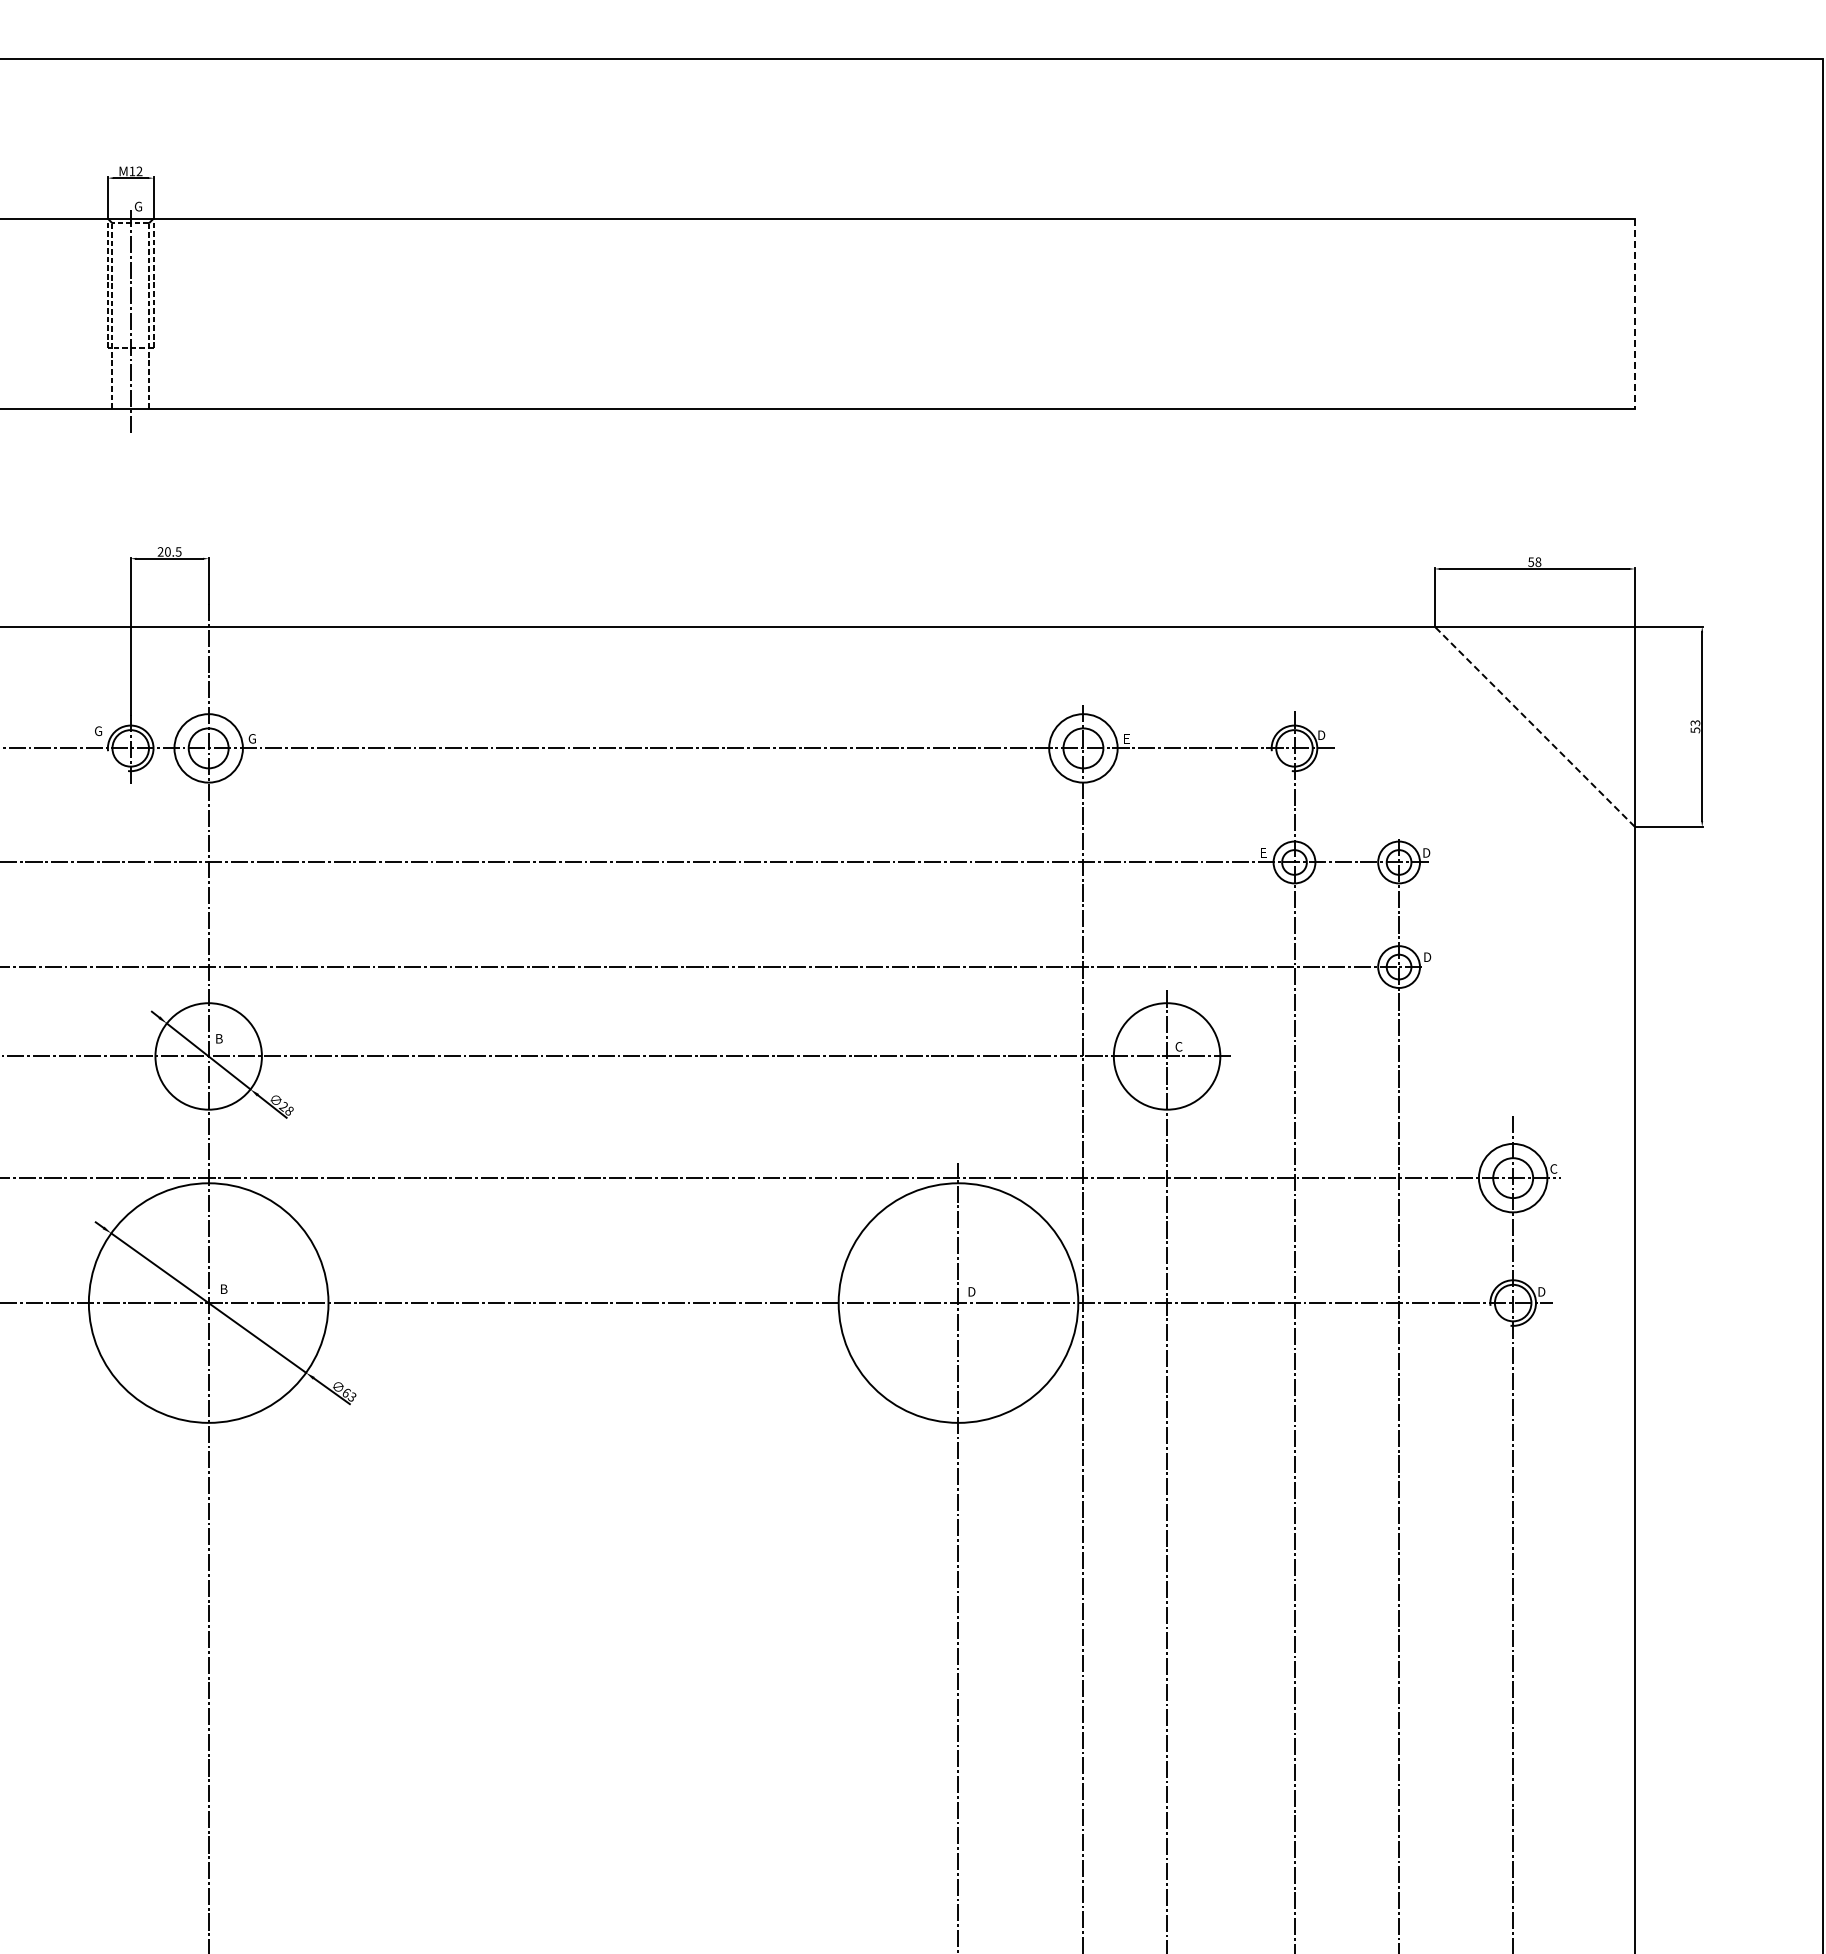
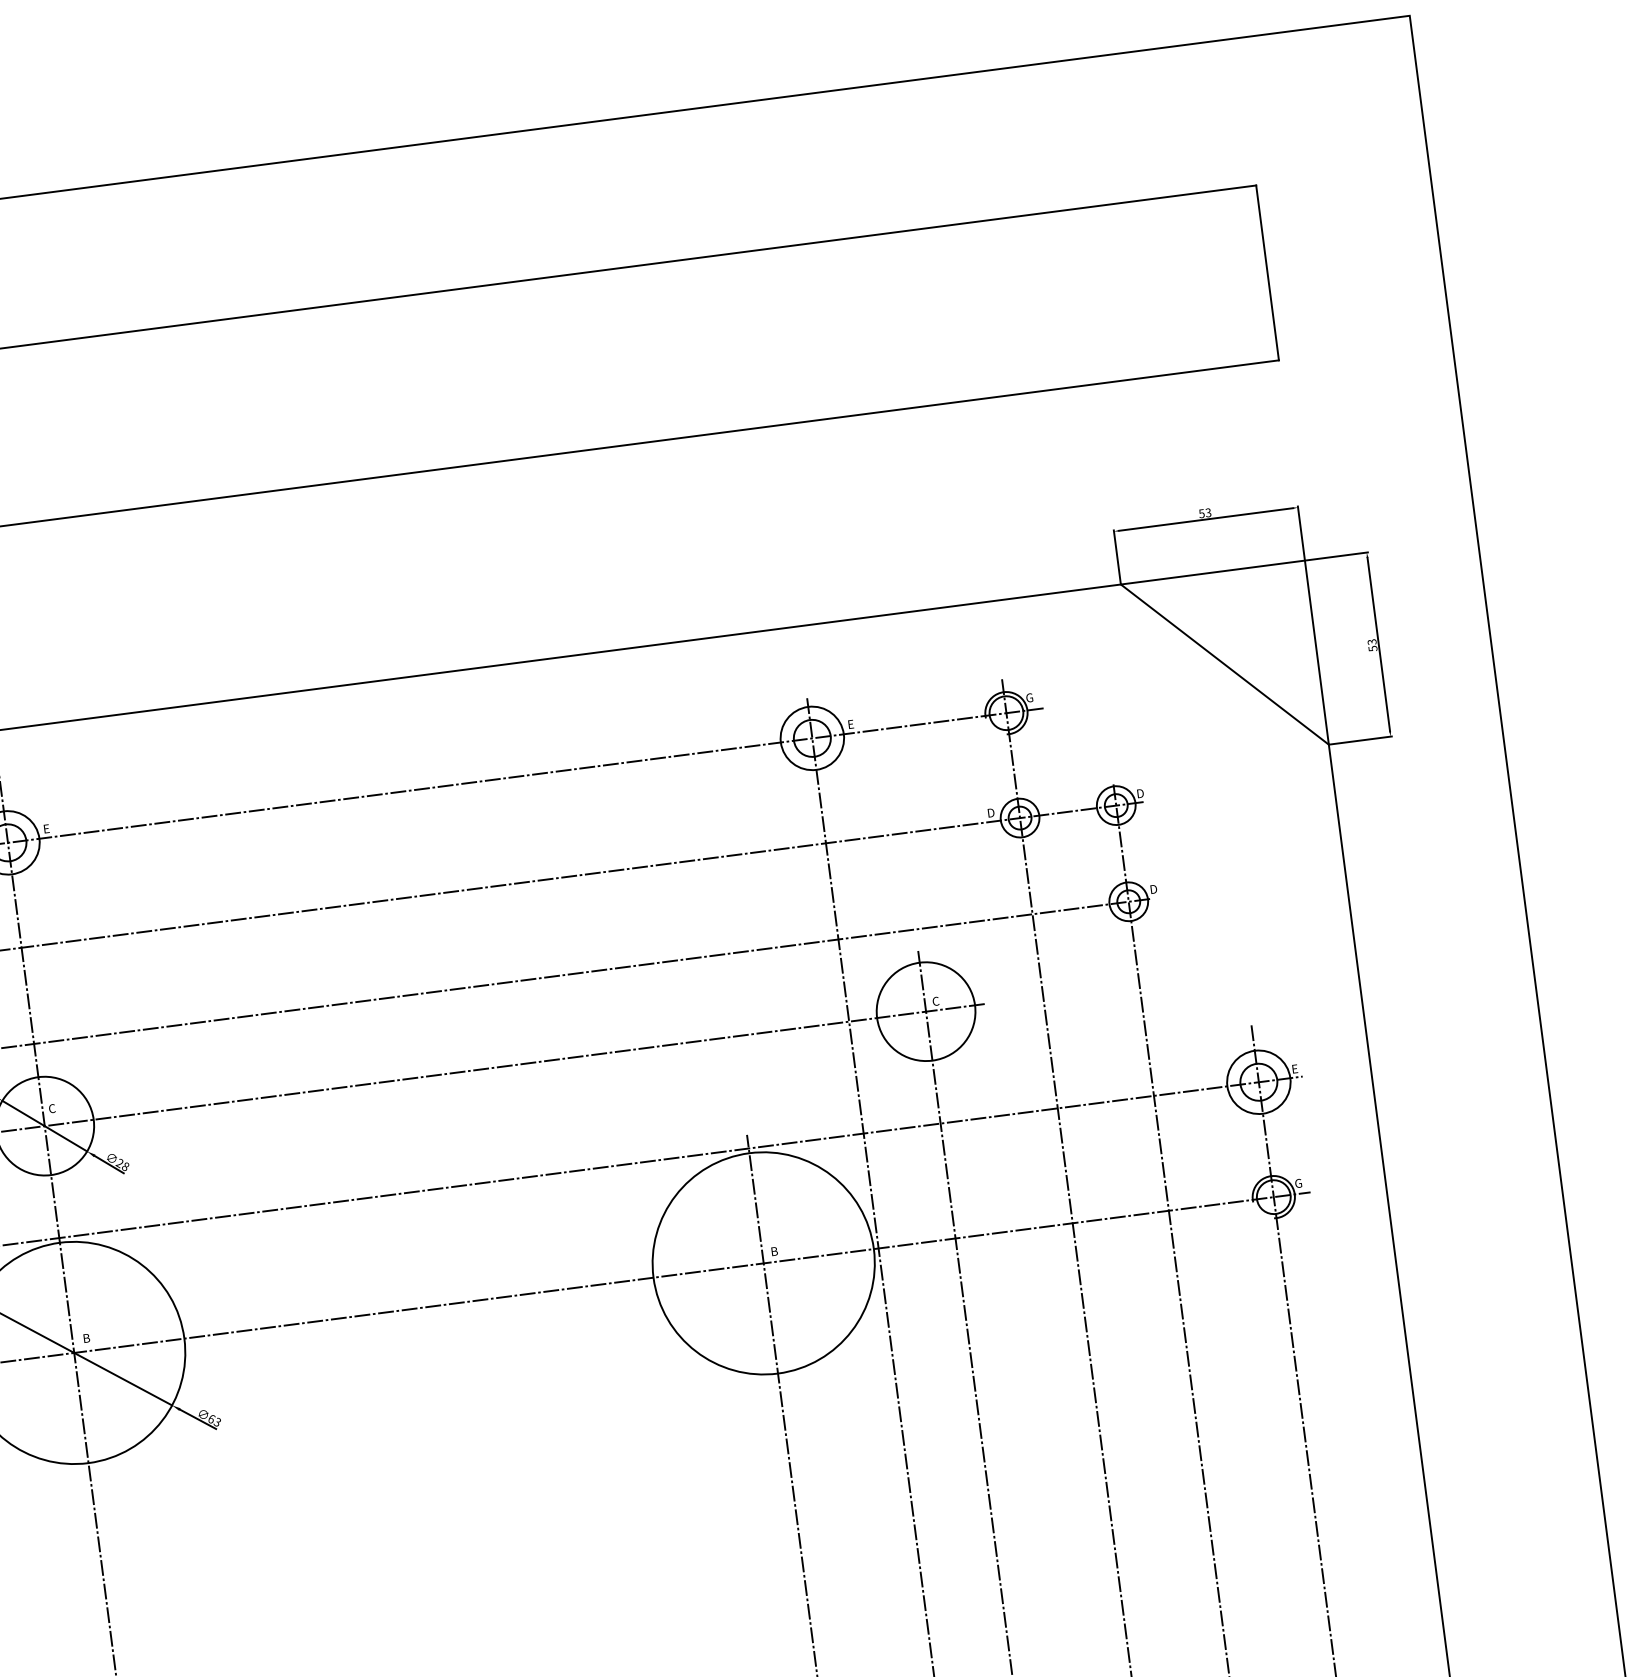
line: (1634, 314) -> (1267, 273), dashed -> solid
text: (1538, 561) -> (1208, 512), 58 -> 53
line: (1534, 726) -> (1224, 664), dashed -> solid
text: (1321, 735) -> (1029, 698), D -> G
text: (251, 738) -> (46, 828), G -> E
text: (1264, 852) -> (991, 812), E -> D
text: (218, 1038) -> (51, 1108), B -> C
text: (1553, 1168) -> (1294, 1068), C -> E
text: (972, 1291) -> (775, 1251), D -> B
text: (1541, 1291) -> (1298, 1183), D -> G

